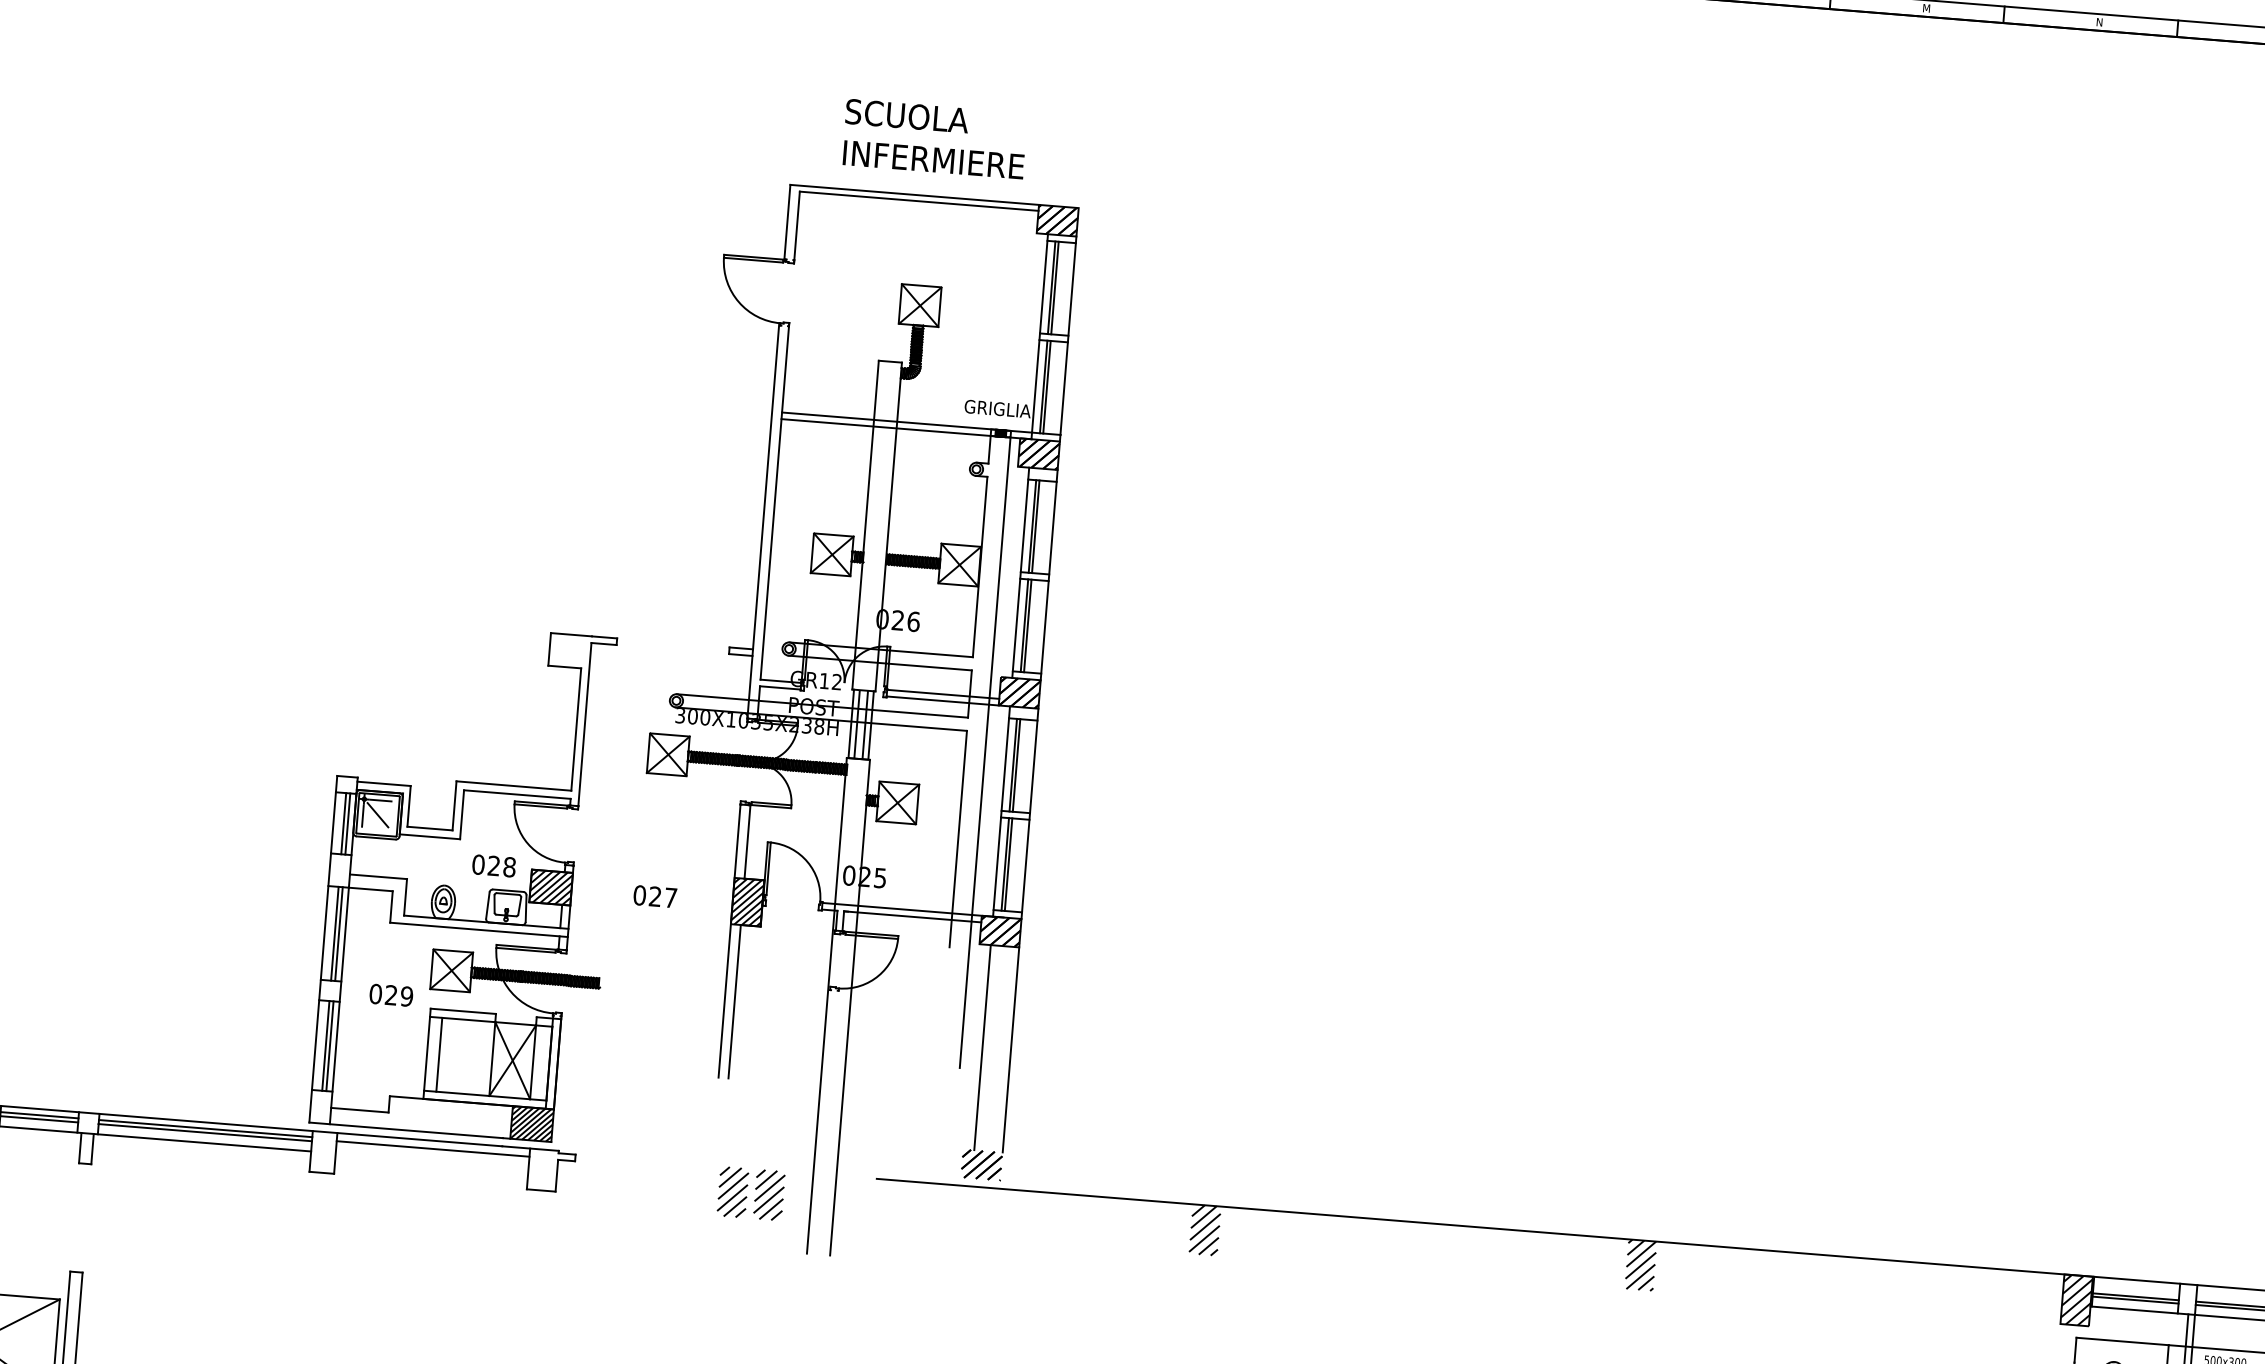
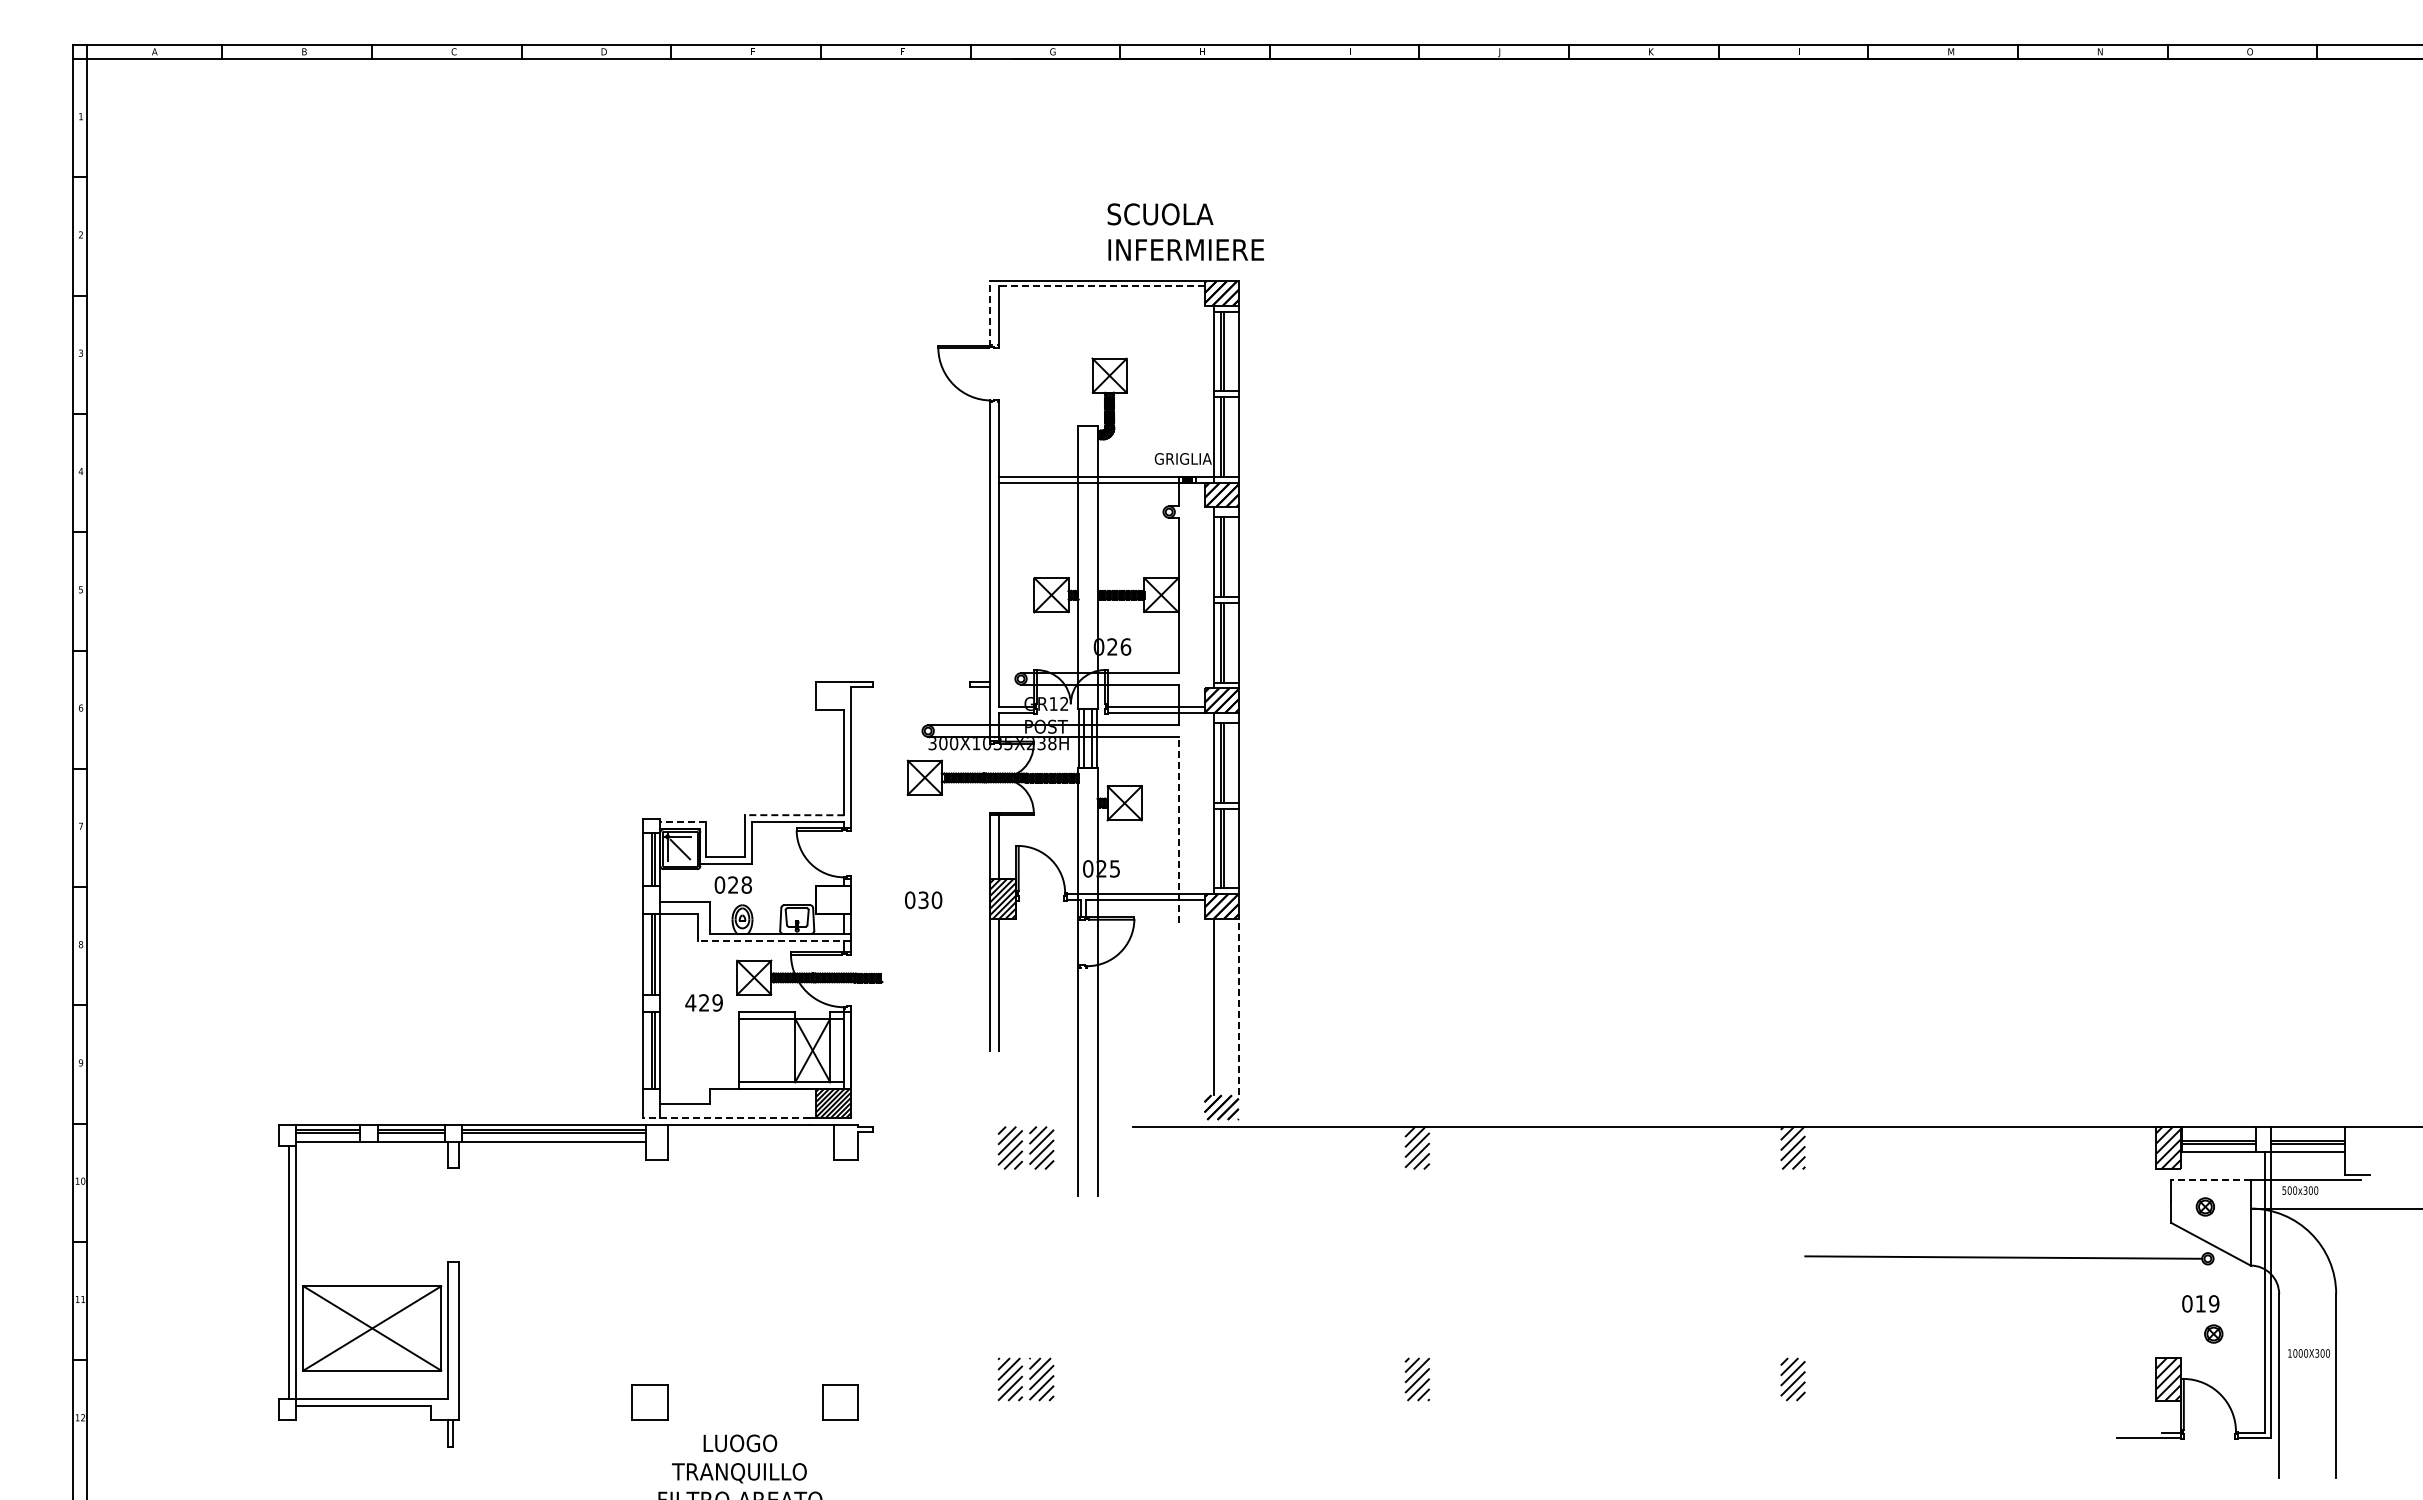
text: (934, 138) -> (1185, 231), moved
line: (919, 201) -> (1101, 286), solid -> dashed
line: (787, 222) -> (990, 313), solid -> dashed
line: (985, 751) -> (1196, 753), removed
line: (384, 784) -> (683, 822), solid -> dashed
line: (513, 786) -> (794, 815), solid -> dashed
line: (958, 838) -> (1179, 829), solid -> dashed
text: (493, 865) -> (732, 884), moved
hatch: (550, 887) -> (833, 899), removed
text: (663, 897) -> (930, 900), 027 -> 030
line: (478, 929) -> (774, 940), solid -> dashed
text: (375, 993) -> (690, 1002), 029 -> 429
line: (1010, 1049) -> (1238, 1006), solid -> dashed
line: (439, 1054) -> (749, 1050), removed
line: (405, 1130) -> (725, 1117), solid -> dashed
line: (432, 1148) -> (750, 1131), removed
line: (2122, 1341) -> (2210, 1180), solid -> dashed

